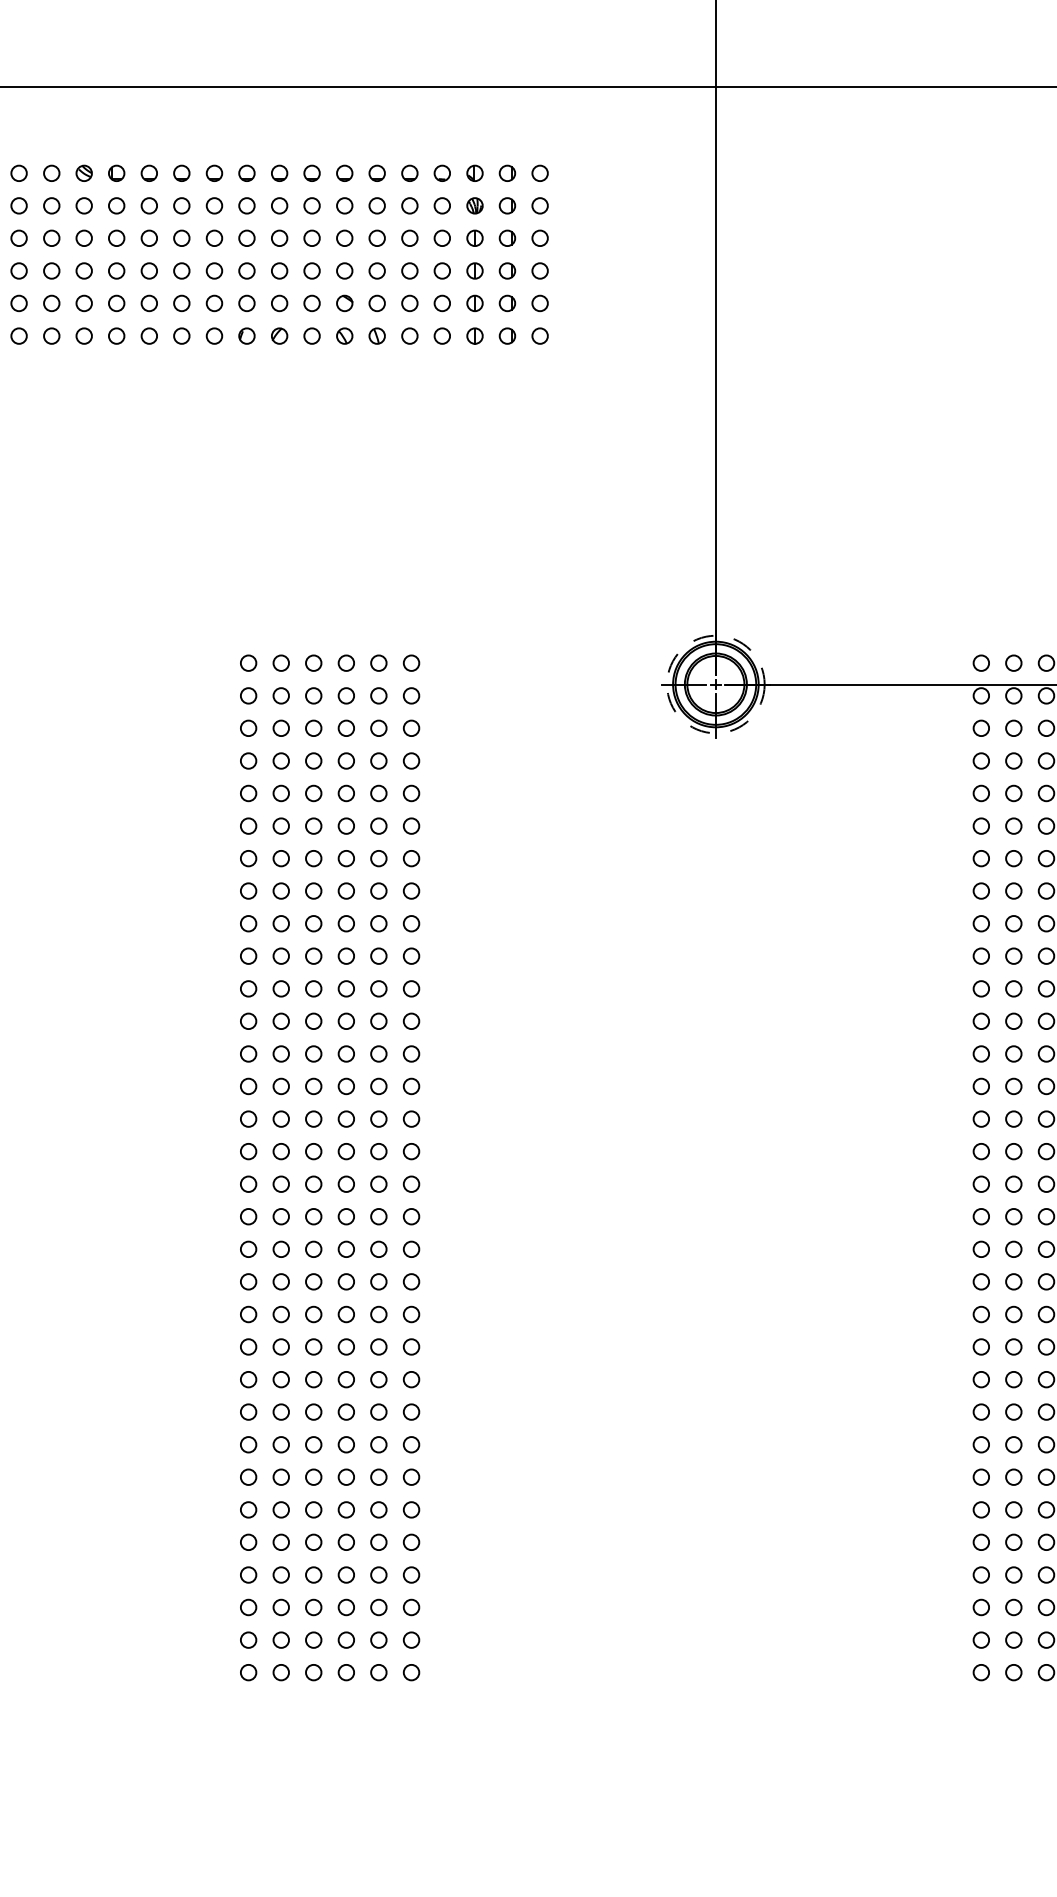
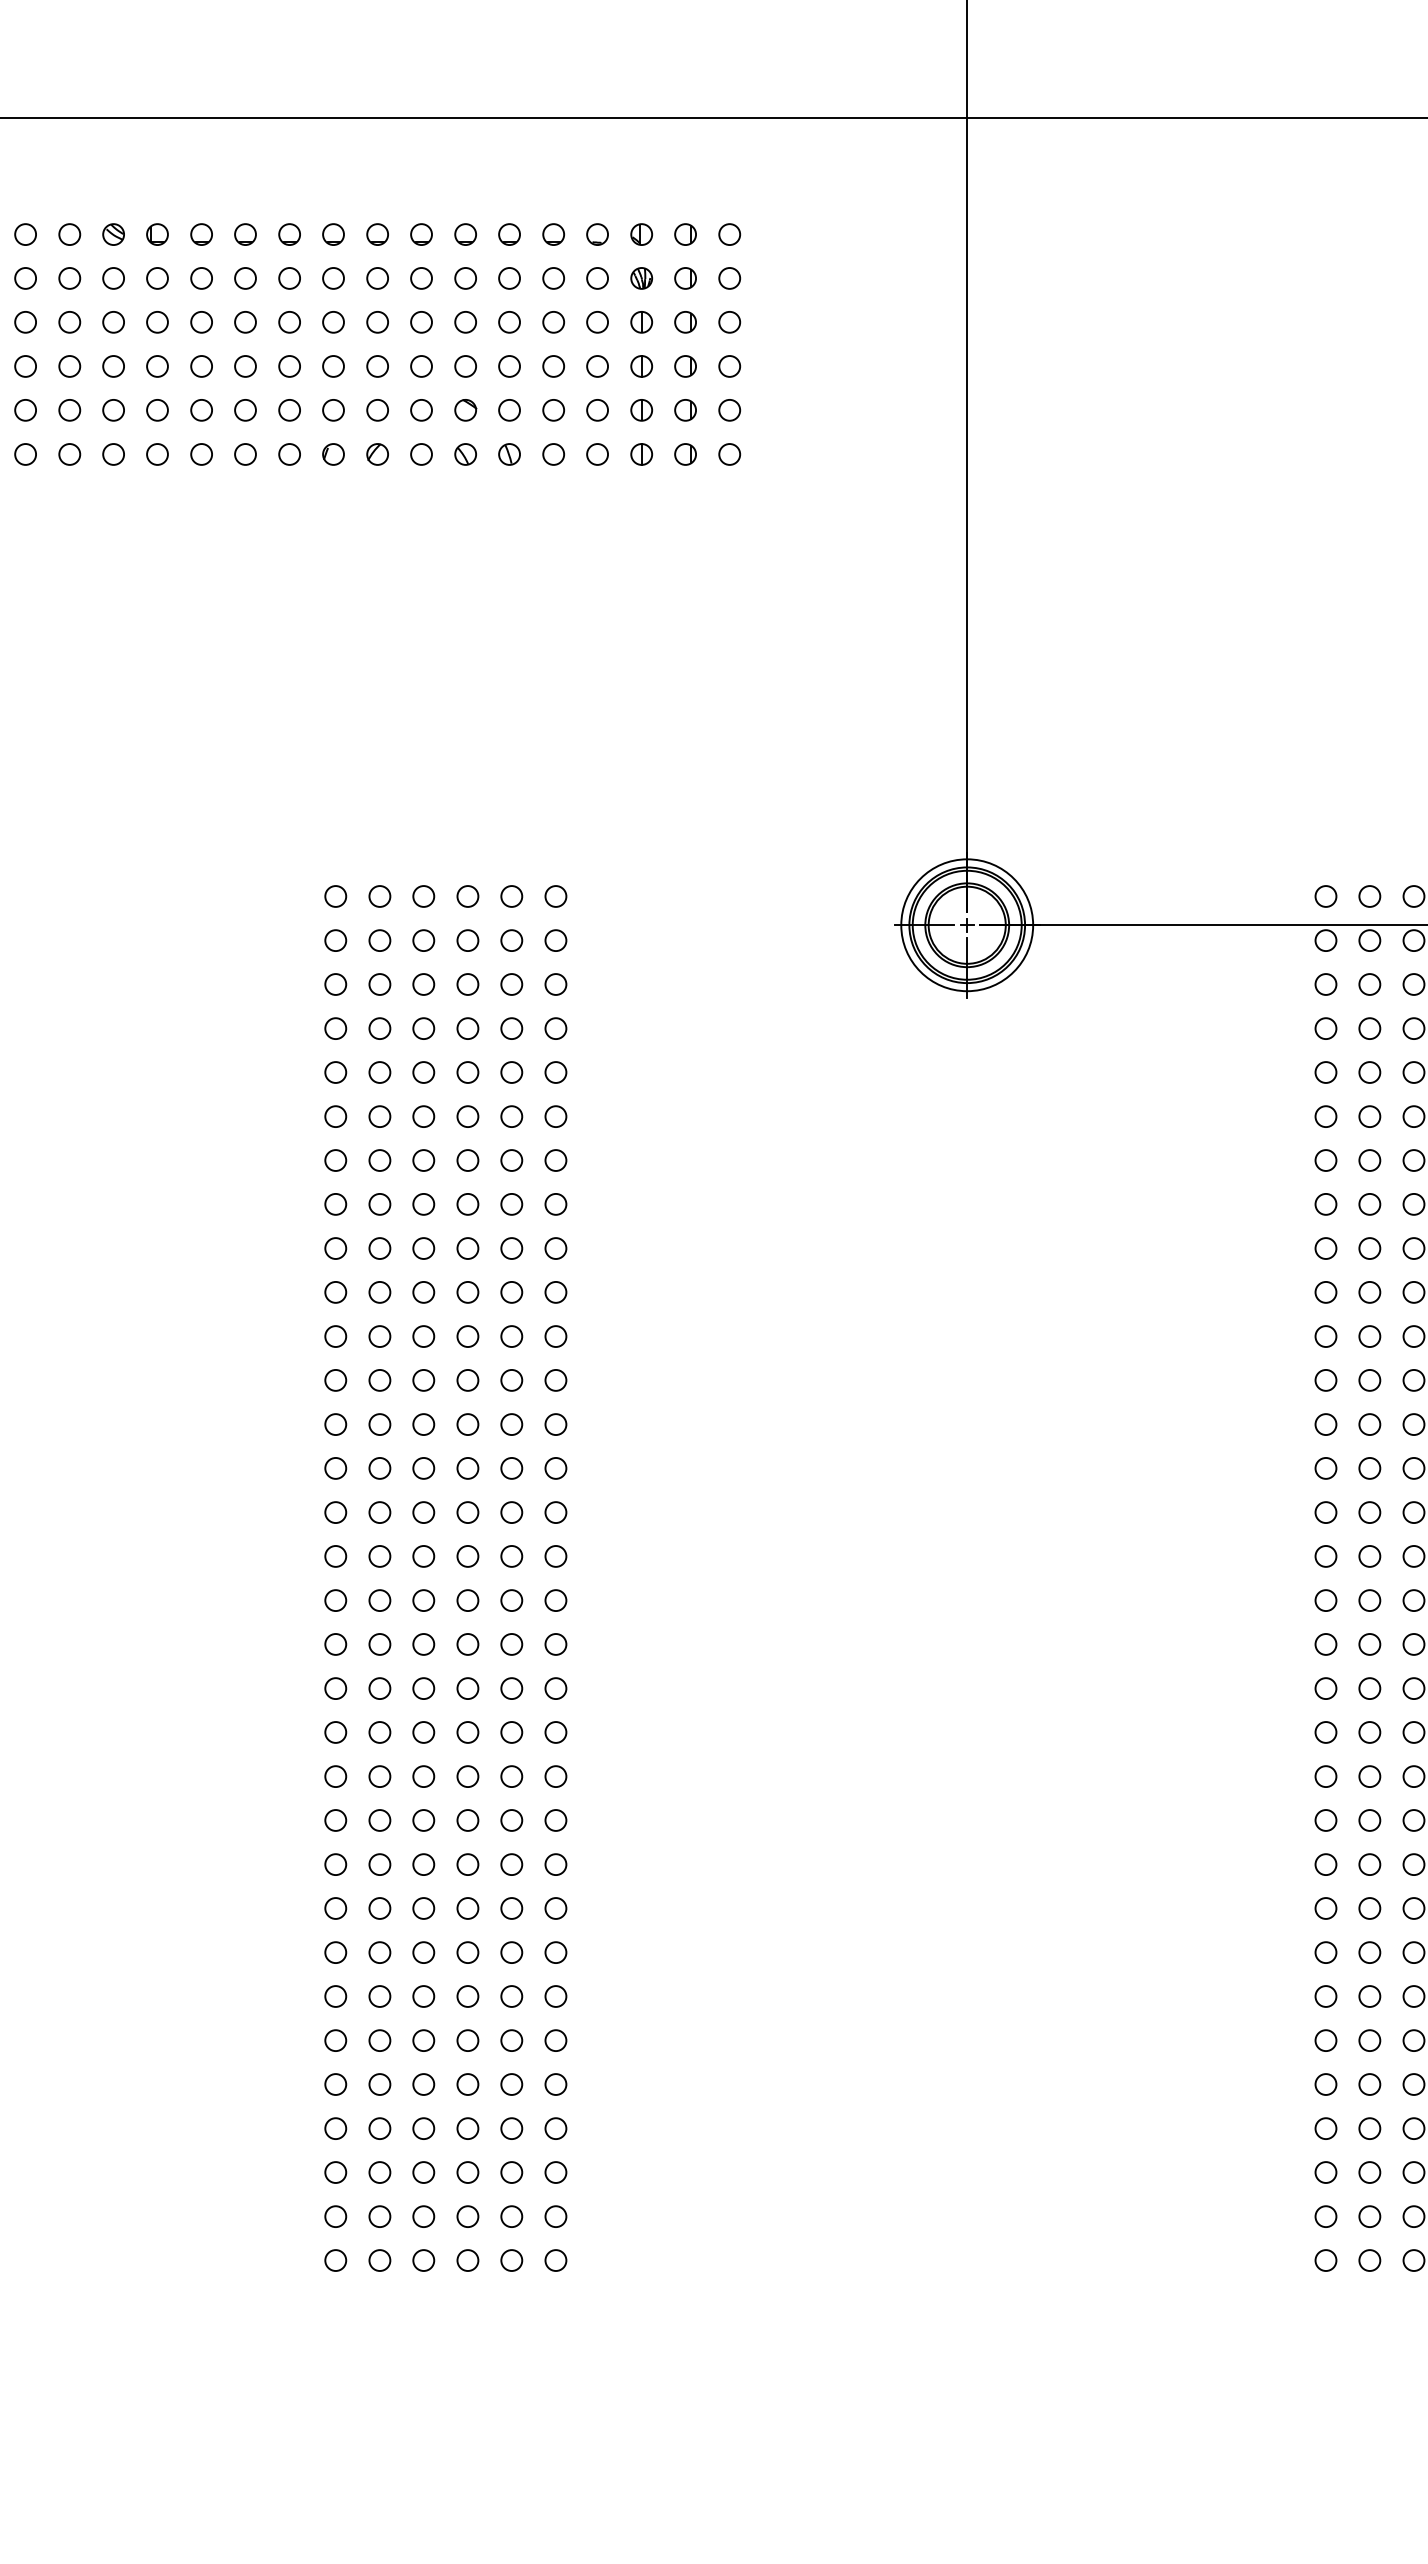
circle: (716, 684) -> (967, 925), dashed -> solid

